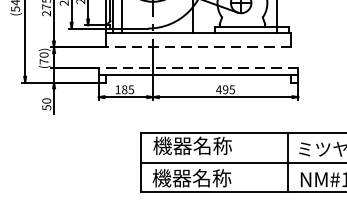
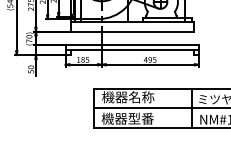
line: (199, 47) -> (132, 31), dashed -> solid
line: (197, 68) -> (131, 45), dashed -> solid
text: (211, 177) -> (140, 118), 機器名称 -> 機器型番

